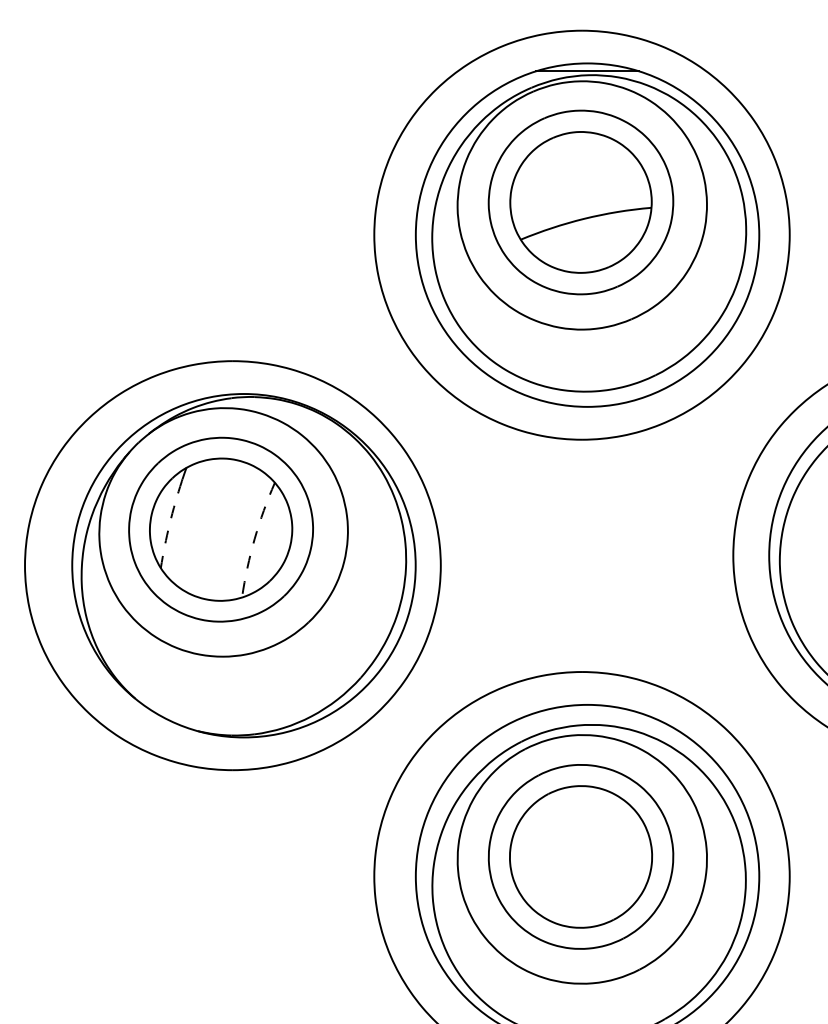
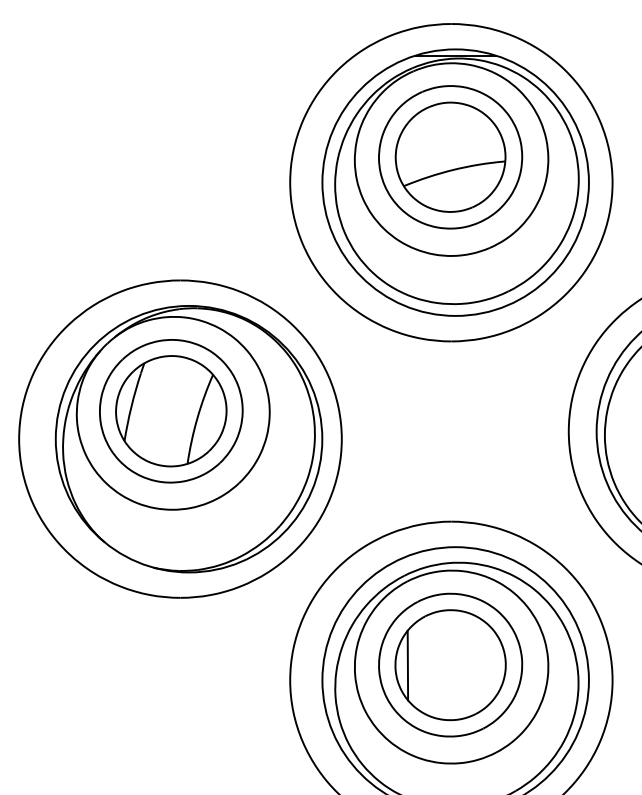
arc: (169, 524) -> (131, 407), dashed -> solid
arc: (254, 539) -> (197, 418), dashed -> solid
line: (525, 857) -> (407, 665), added

